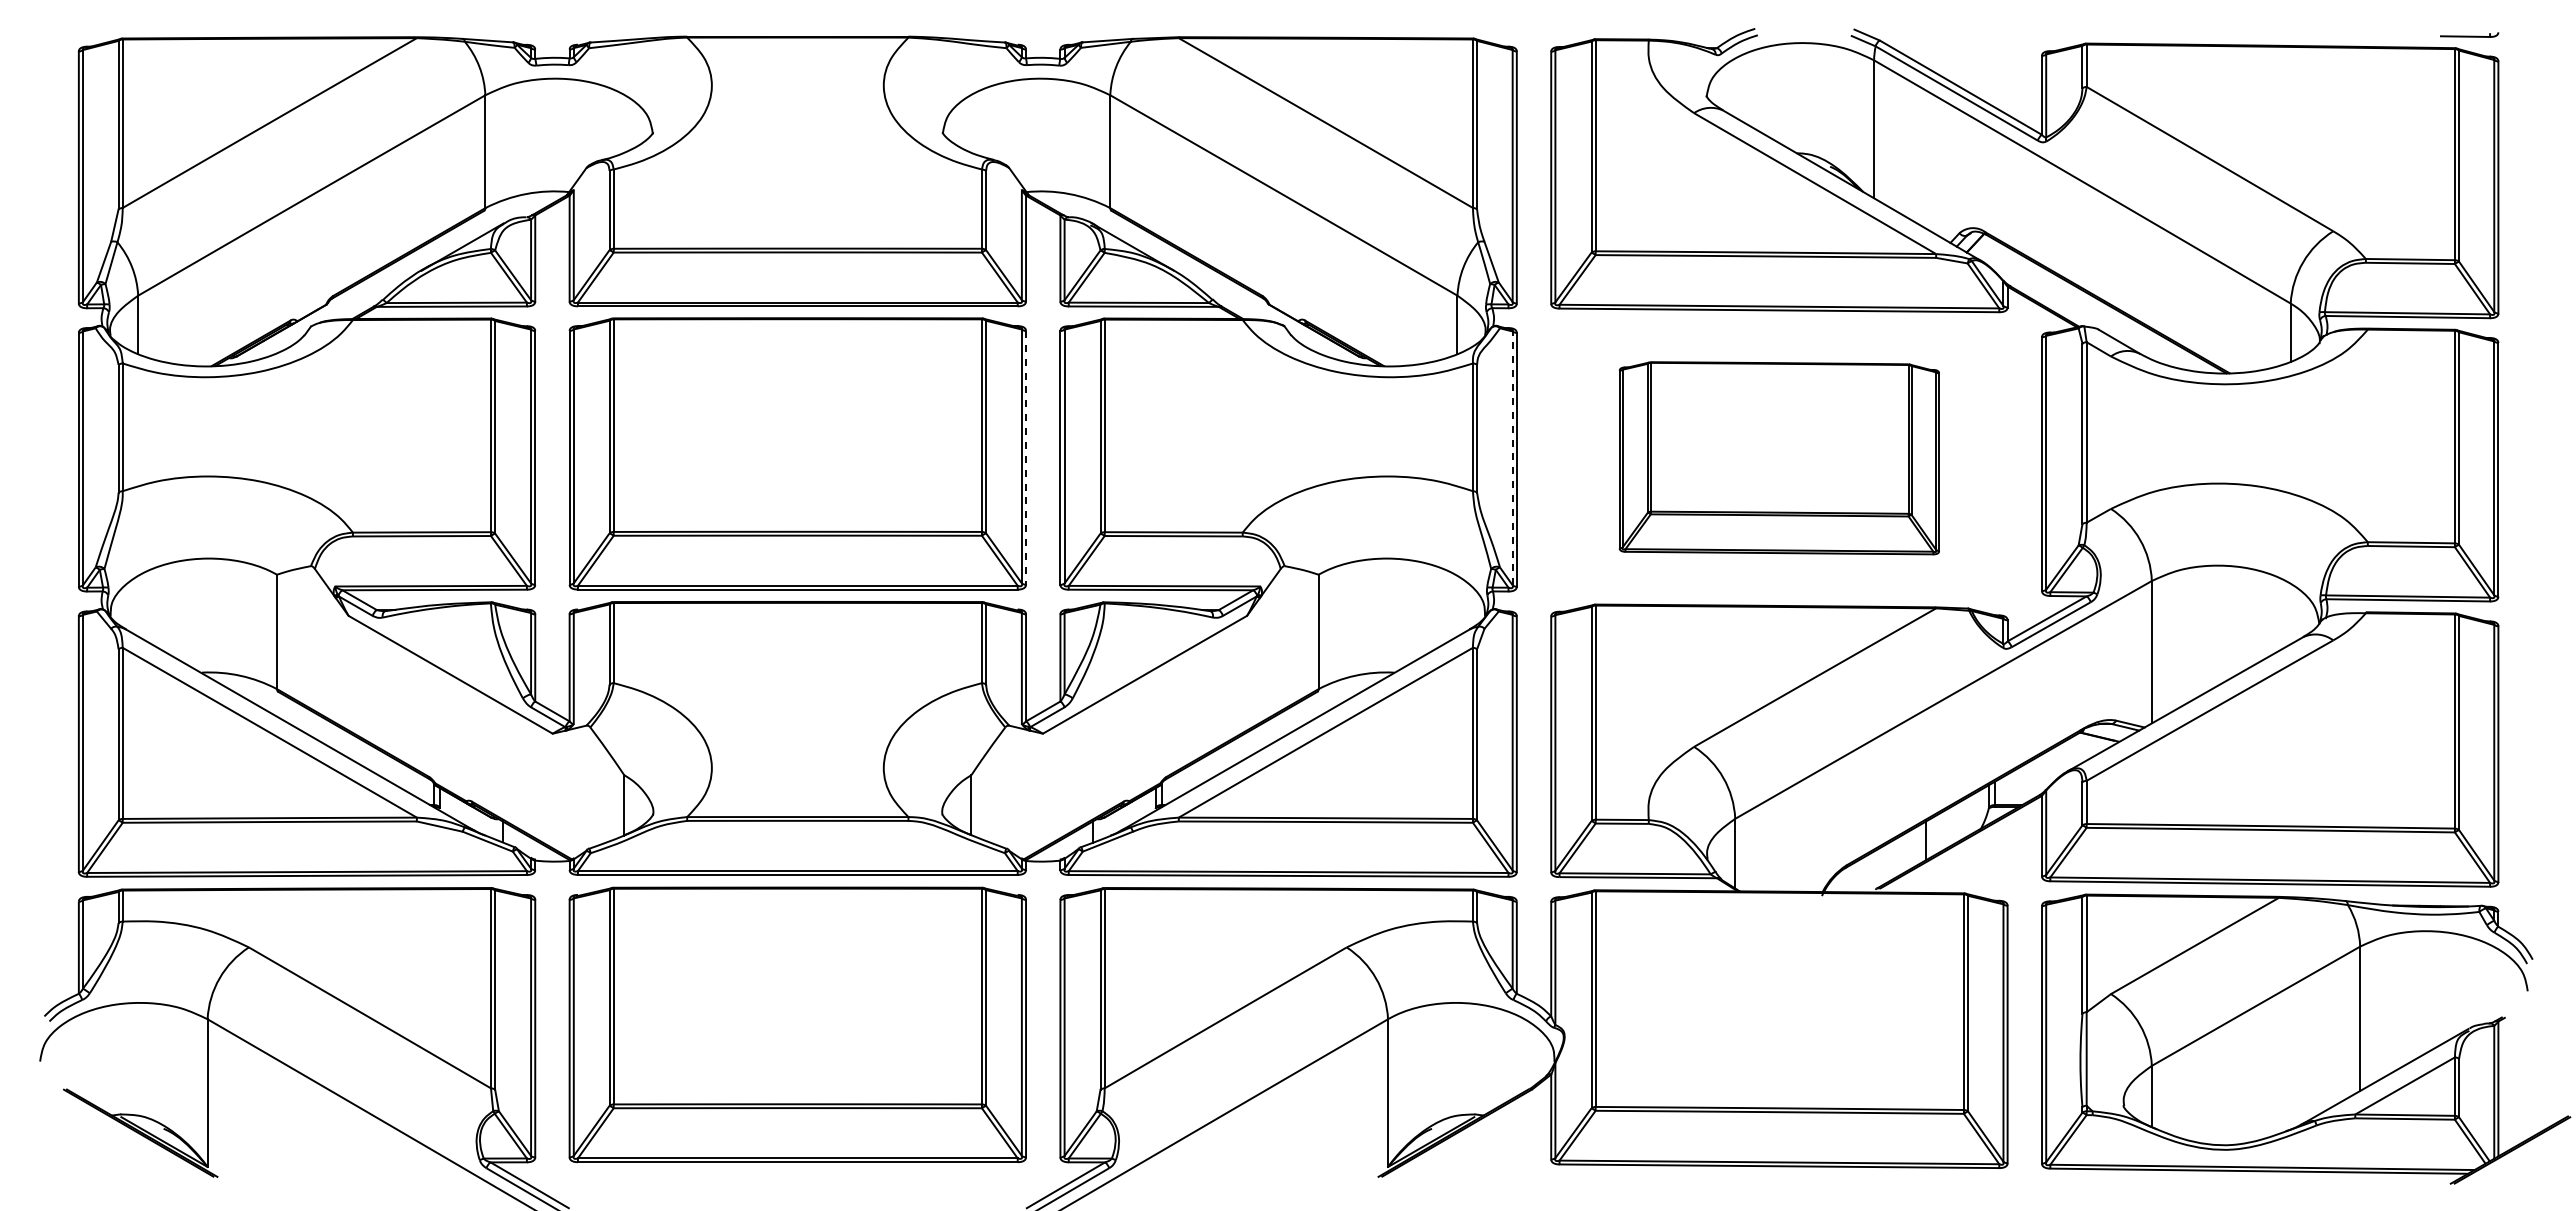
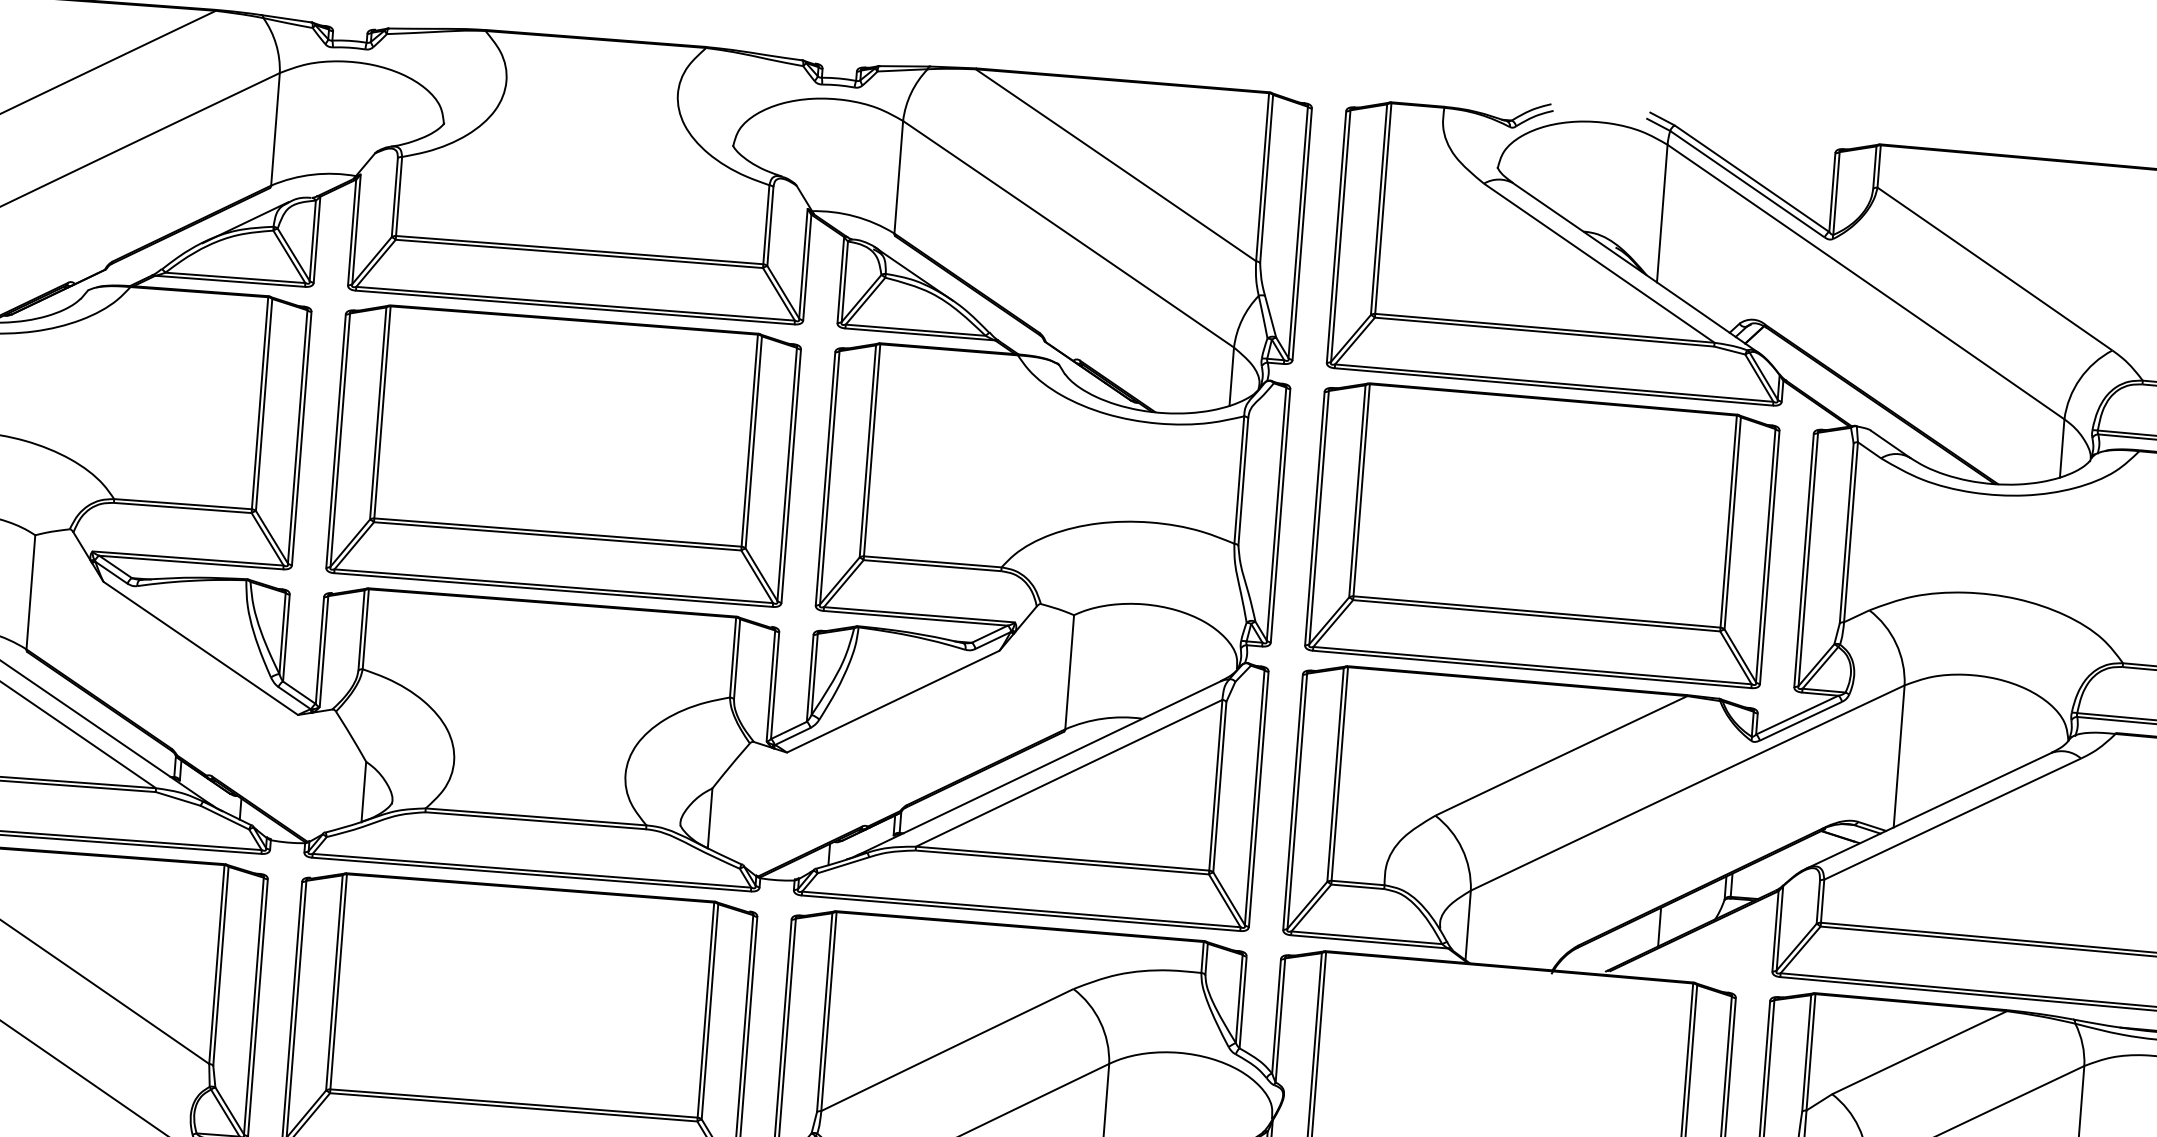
line: (1026, 457) -> (791, 475), dashed -> solid
line: (1512, 458) -> (1276, 514), dashed -> solid
part: (1779, 458) -> (1542, 534), size x1.43

